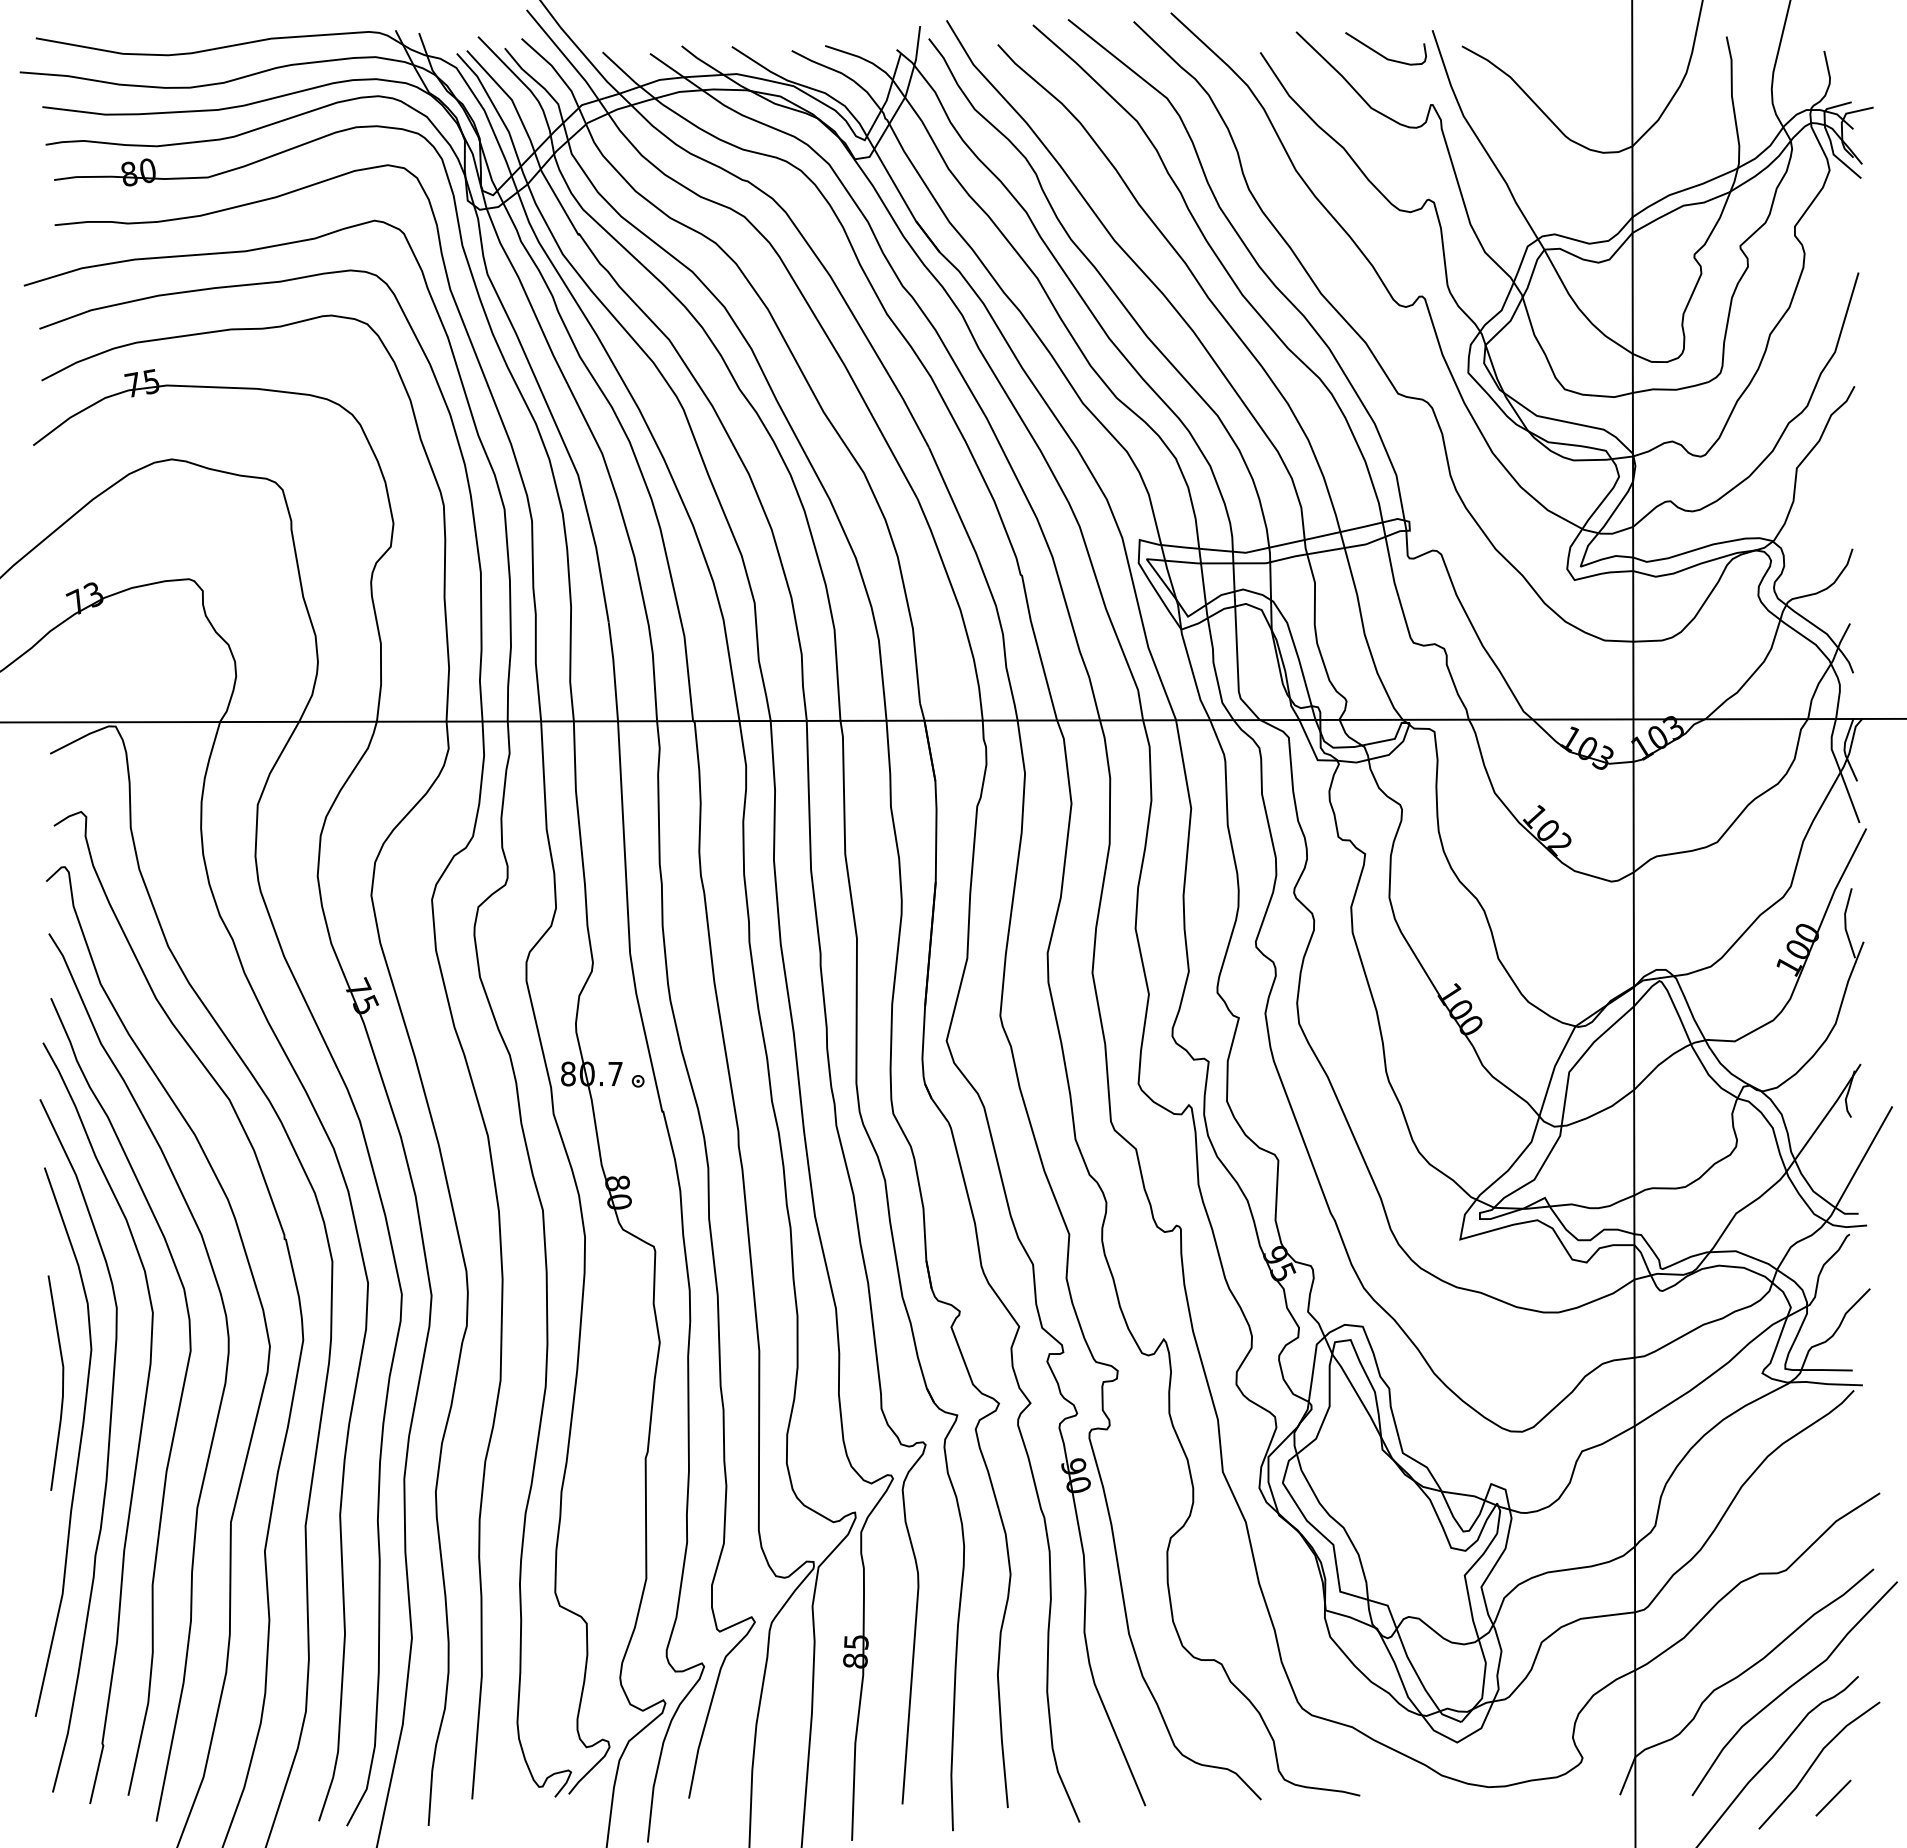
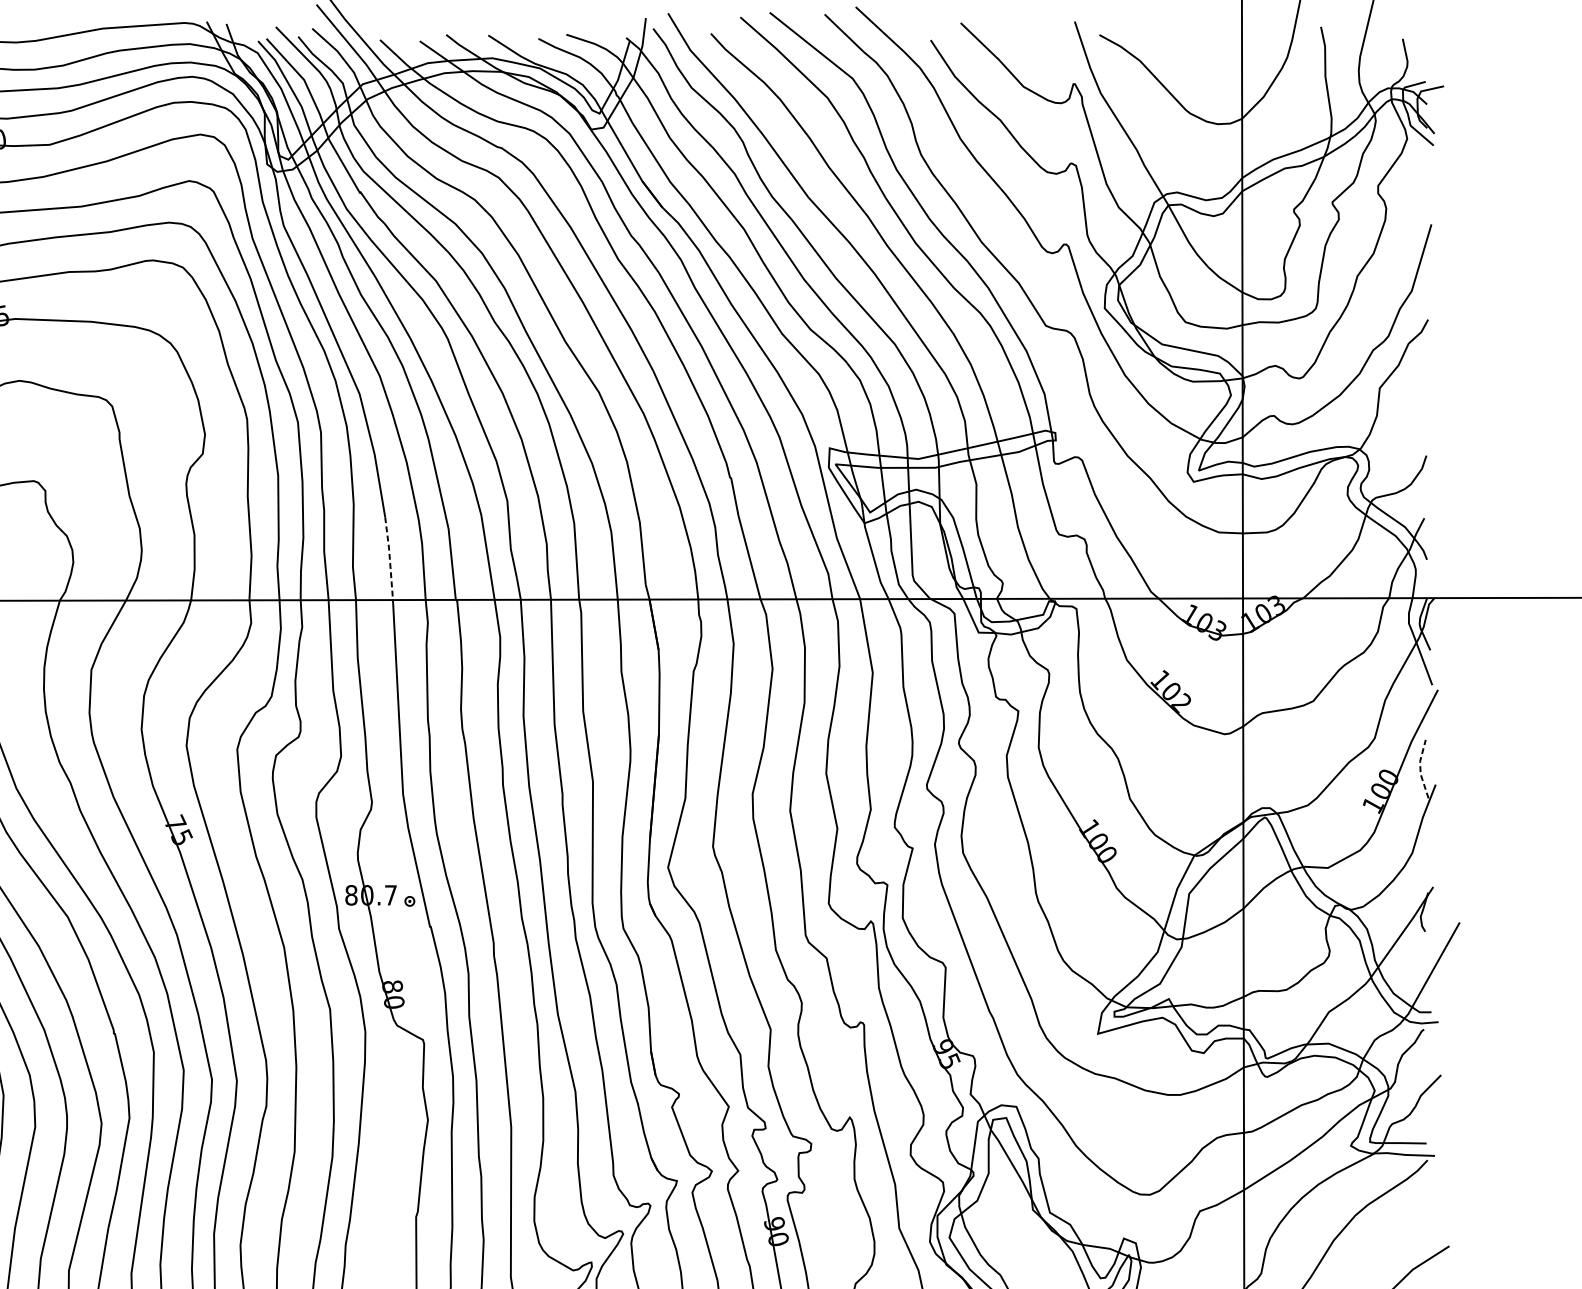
curve: (1380, 53) -> (1031, 41), removed
line: (614, 671) -> (390, 558), solid -> dashed
line: (1845, 923) -> (1420, 769), solid -> dashed

